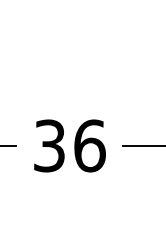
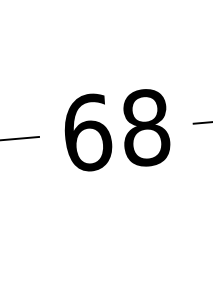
text: (69, 145) -> (116, 129), 36 -> 68

